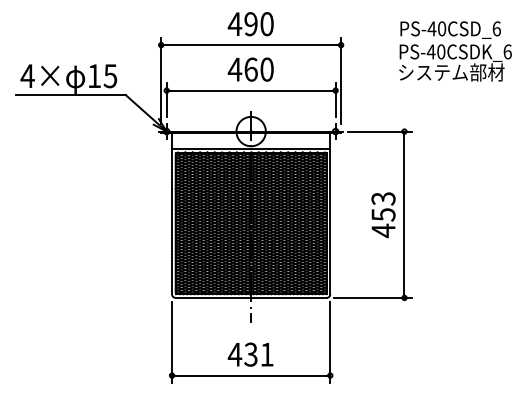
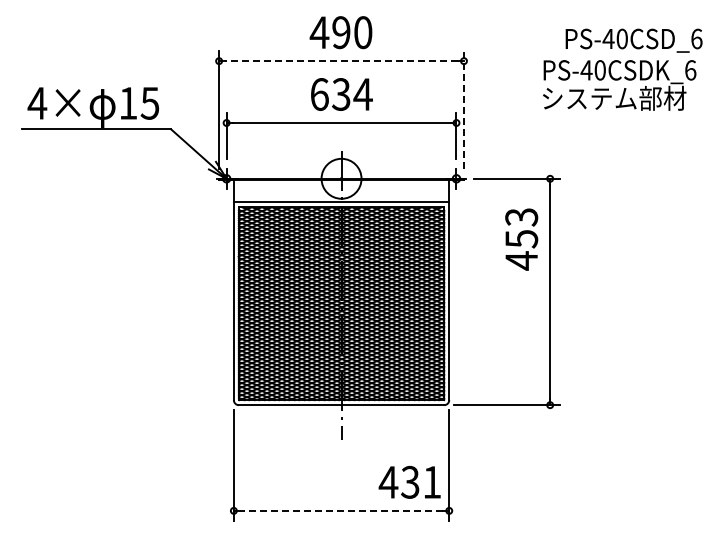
text: (450, 29) -> (633, 40), moved
line: (251, 45) -> (341, 61), solid -> dashed
text: (250, 69) -> (340, 94), 460 -> 634
line: (340, 80) -> (463, 109), solid -> dashed
text: (383, 215) -> (521, 239), moved
text: (250, 354) -> (409, 481), moved
line: (251, 375) -> (341, 510), solid -> dashed

